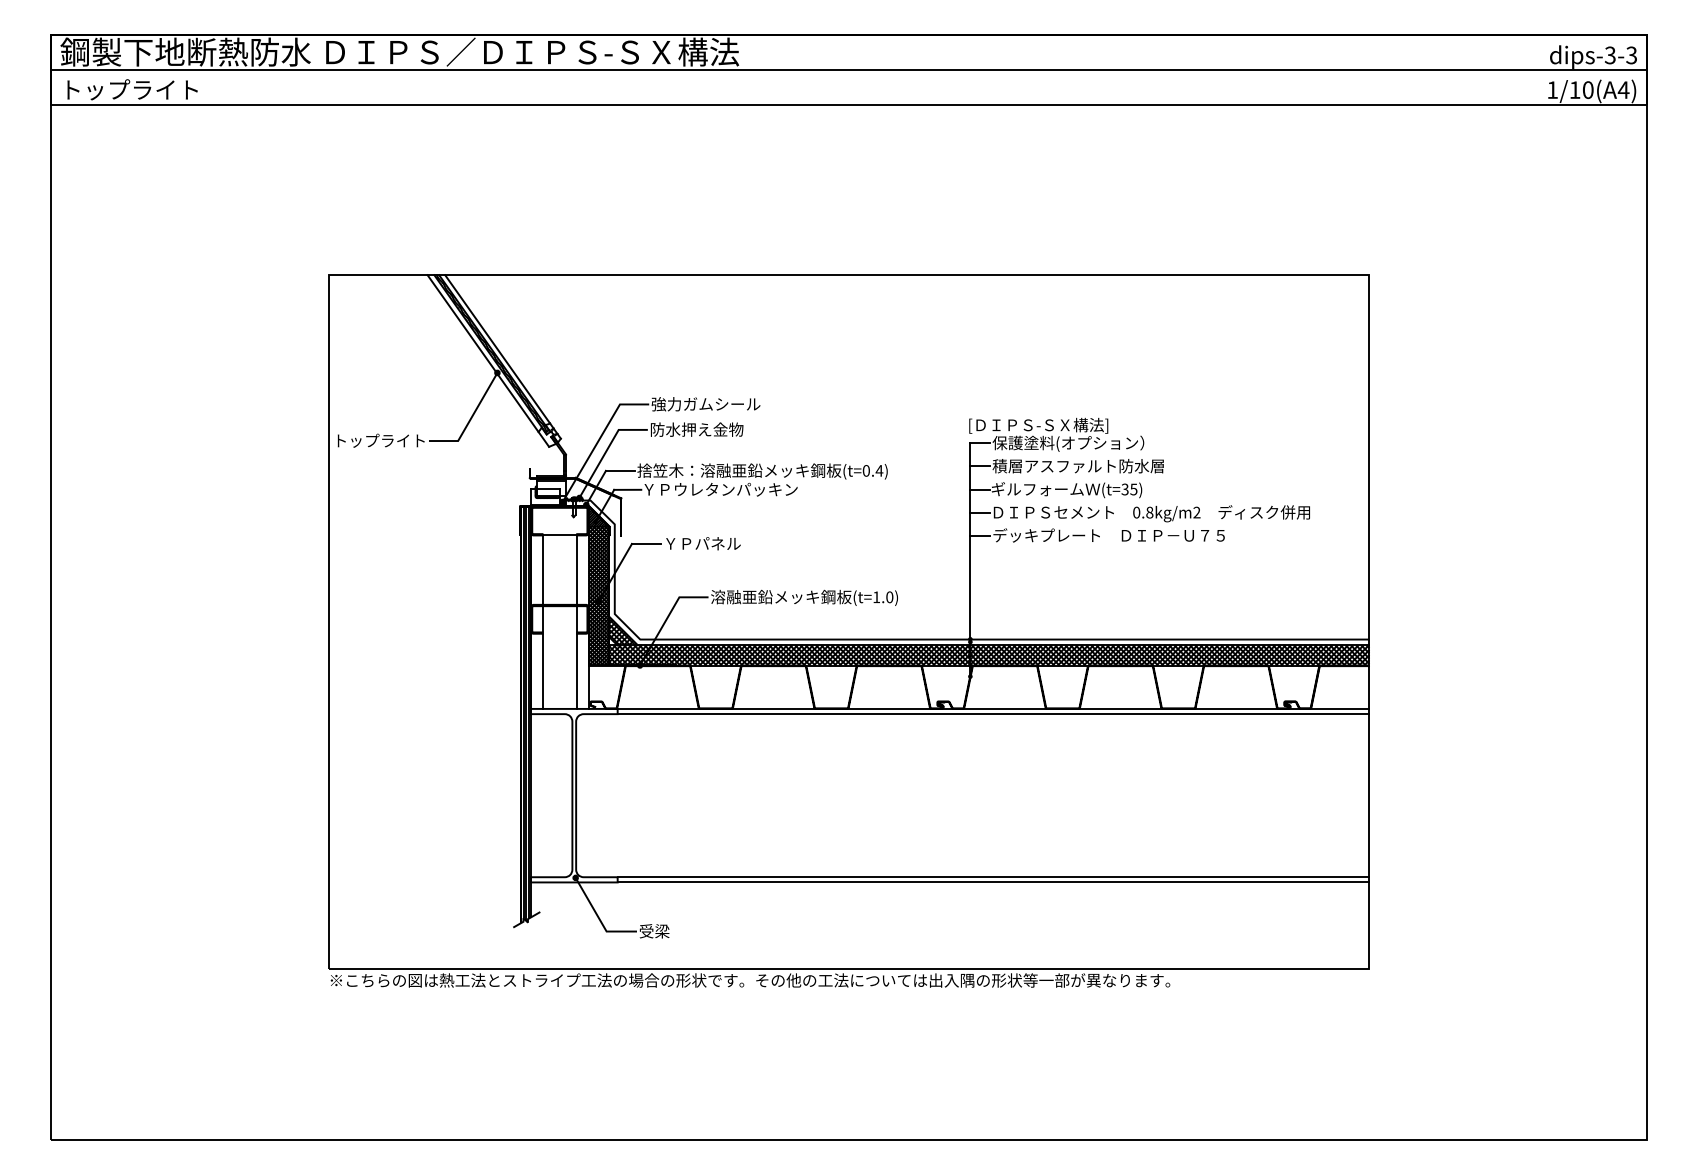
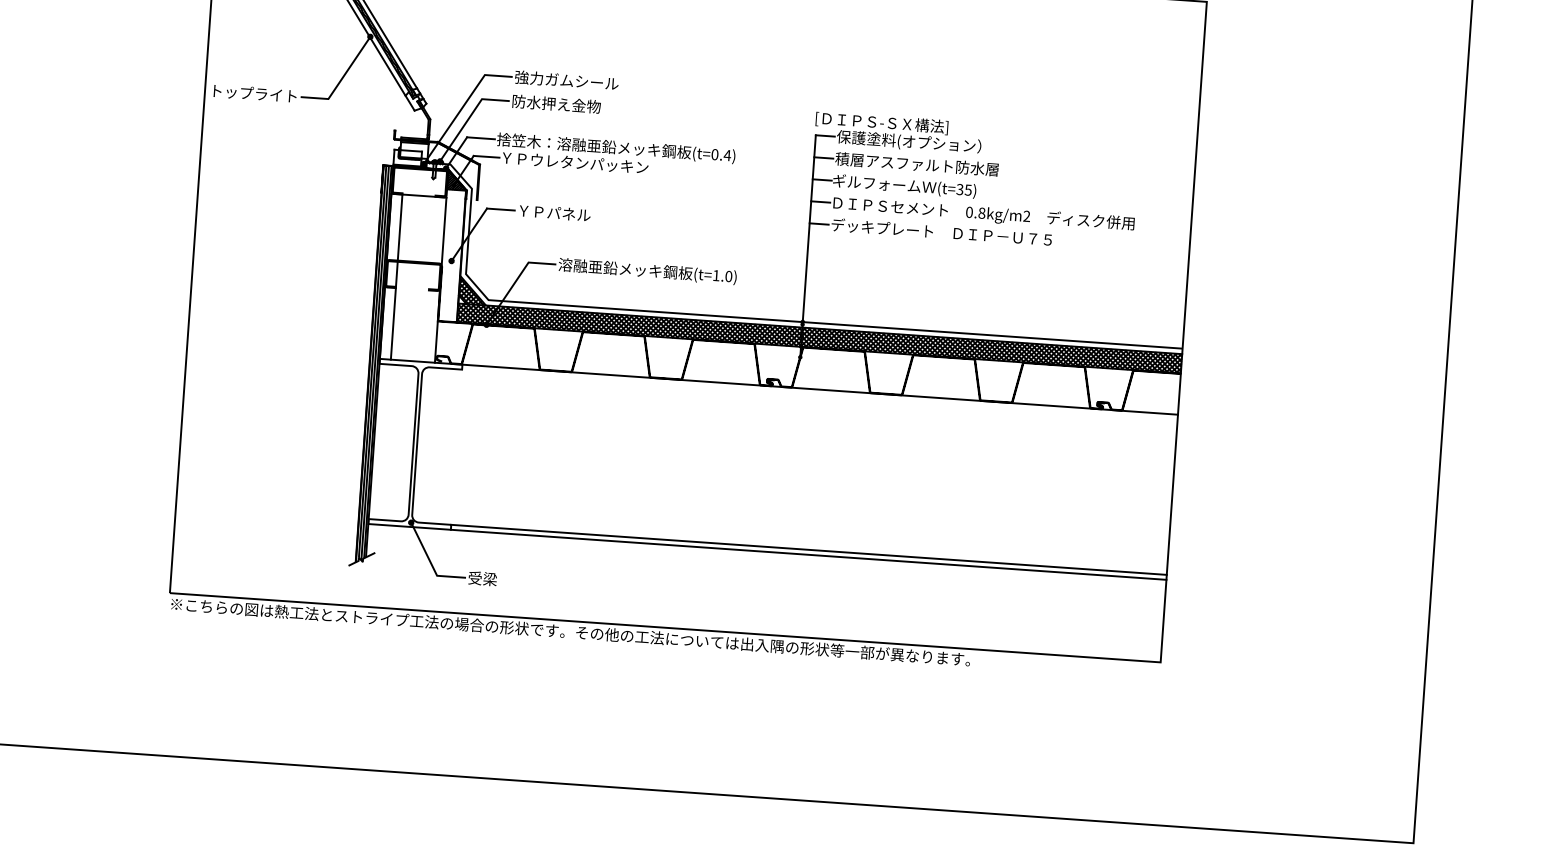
hatch: (598, 595) -> (451, 255), removed
line: (577, 621) -> (430, 278), removed
line: (993, 714) -> (819, 394), removed

